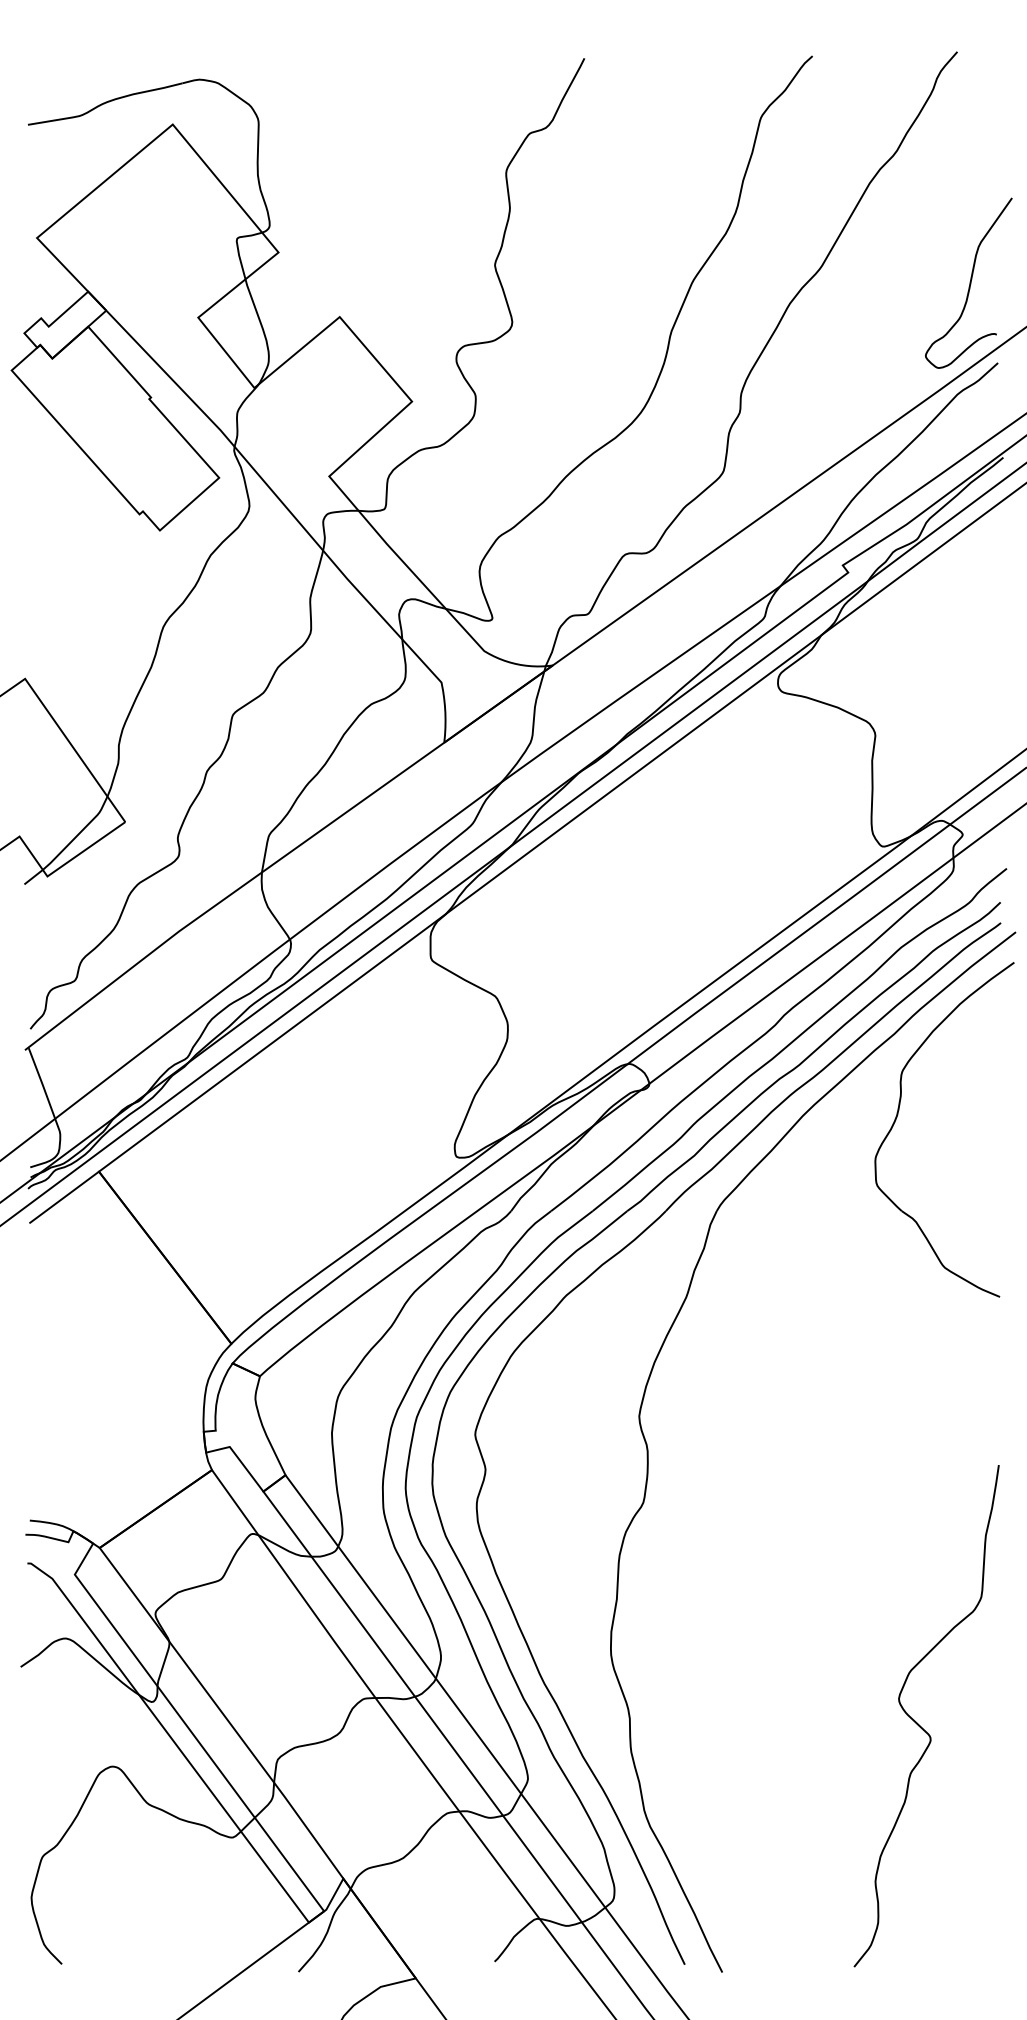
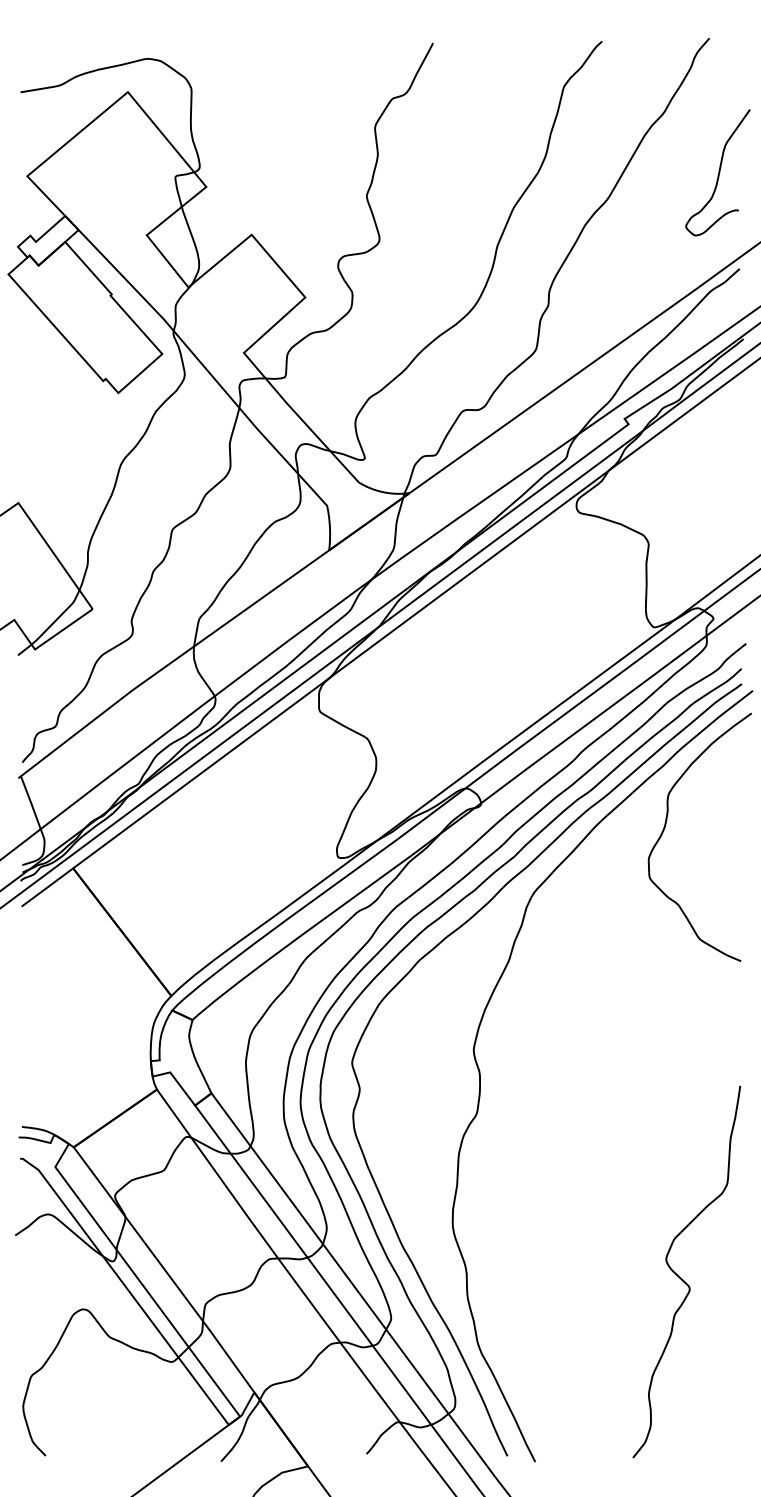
curve: (969, 282) -> (718, 172), moved

